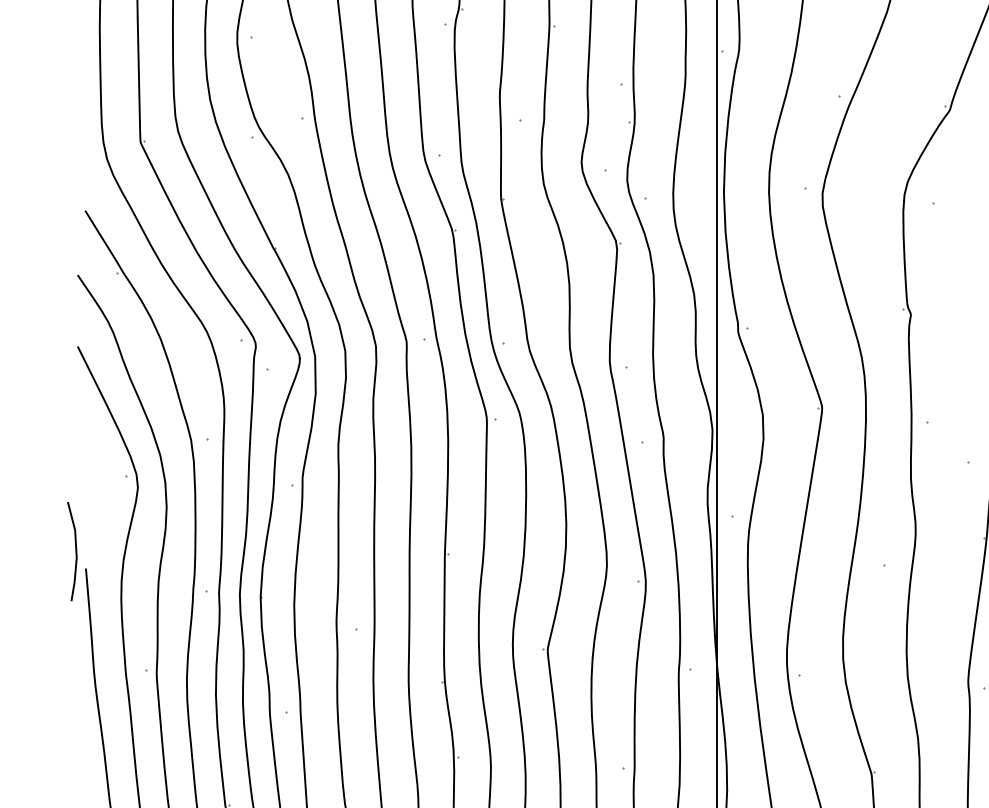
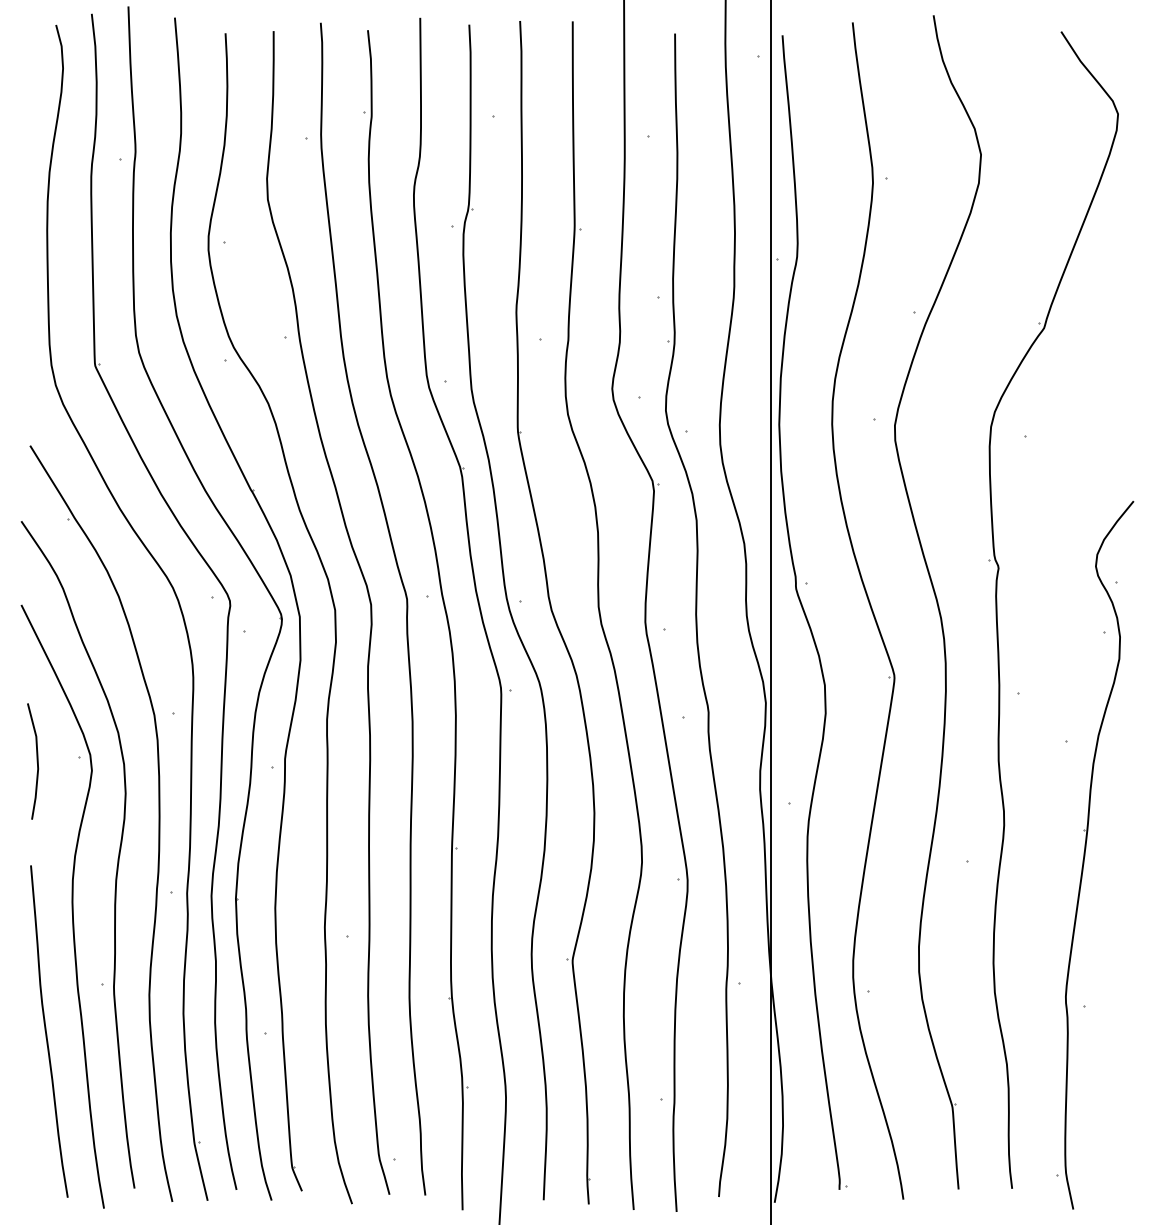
line: (75, 551) -> (36, 761), moved

